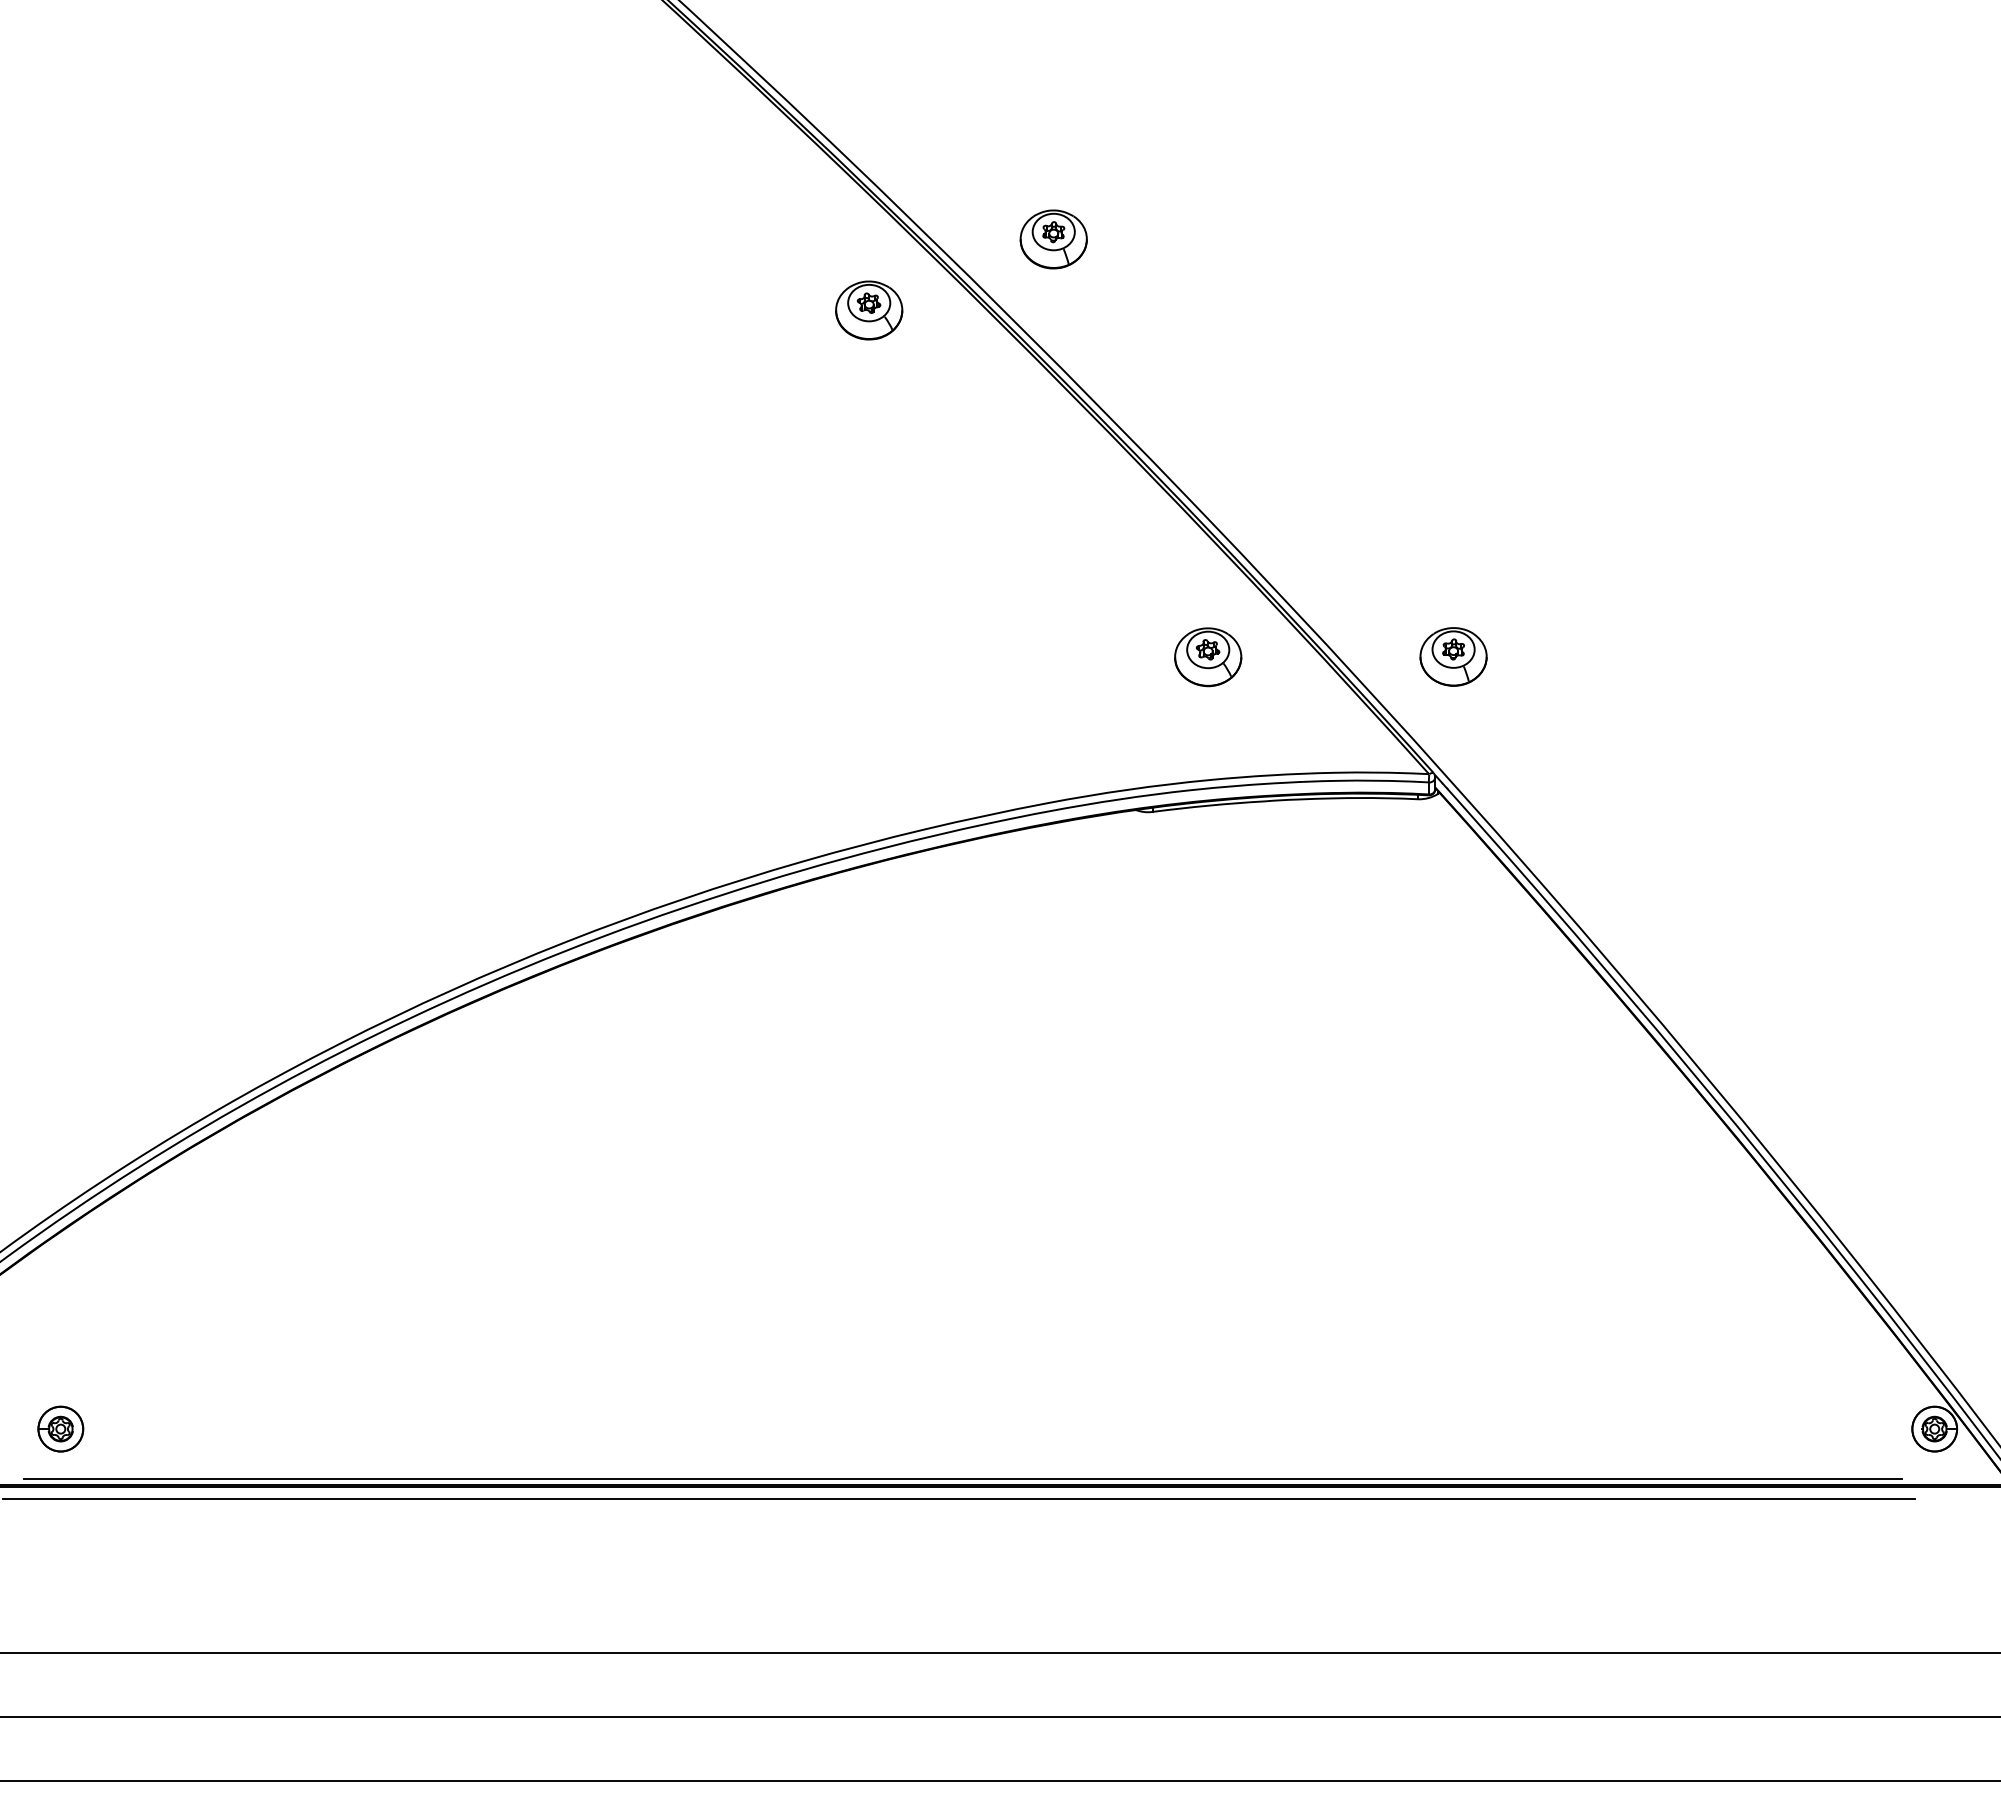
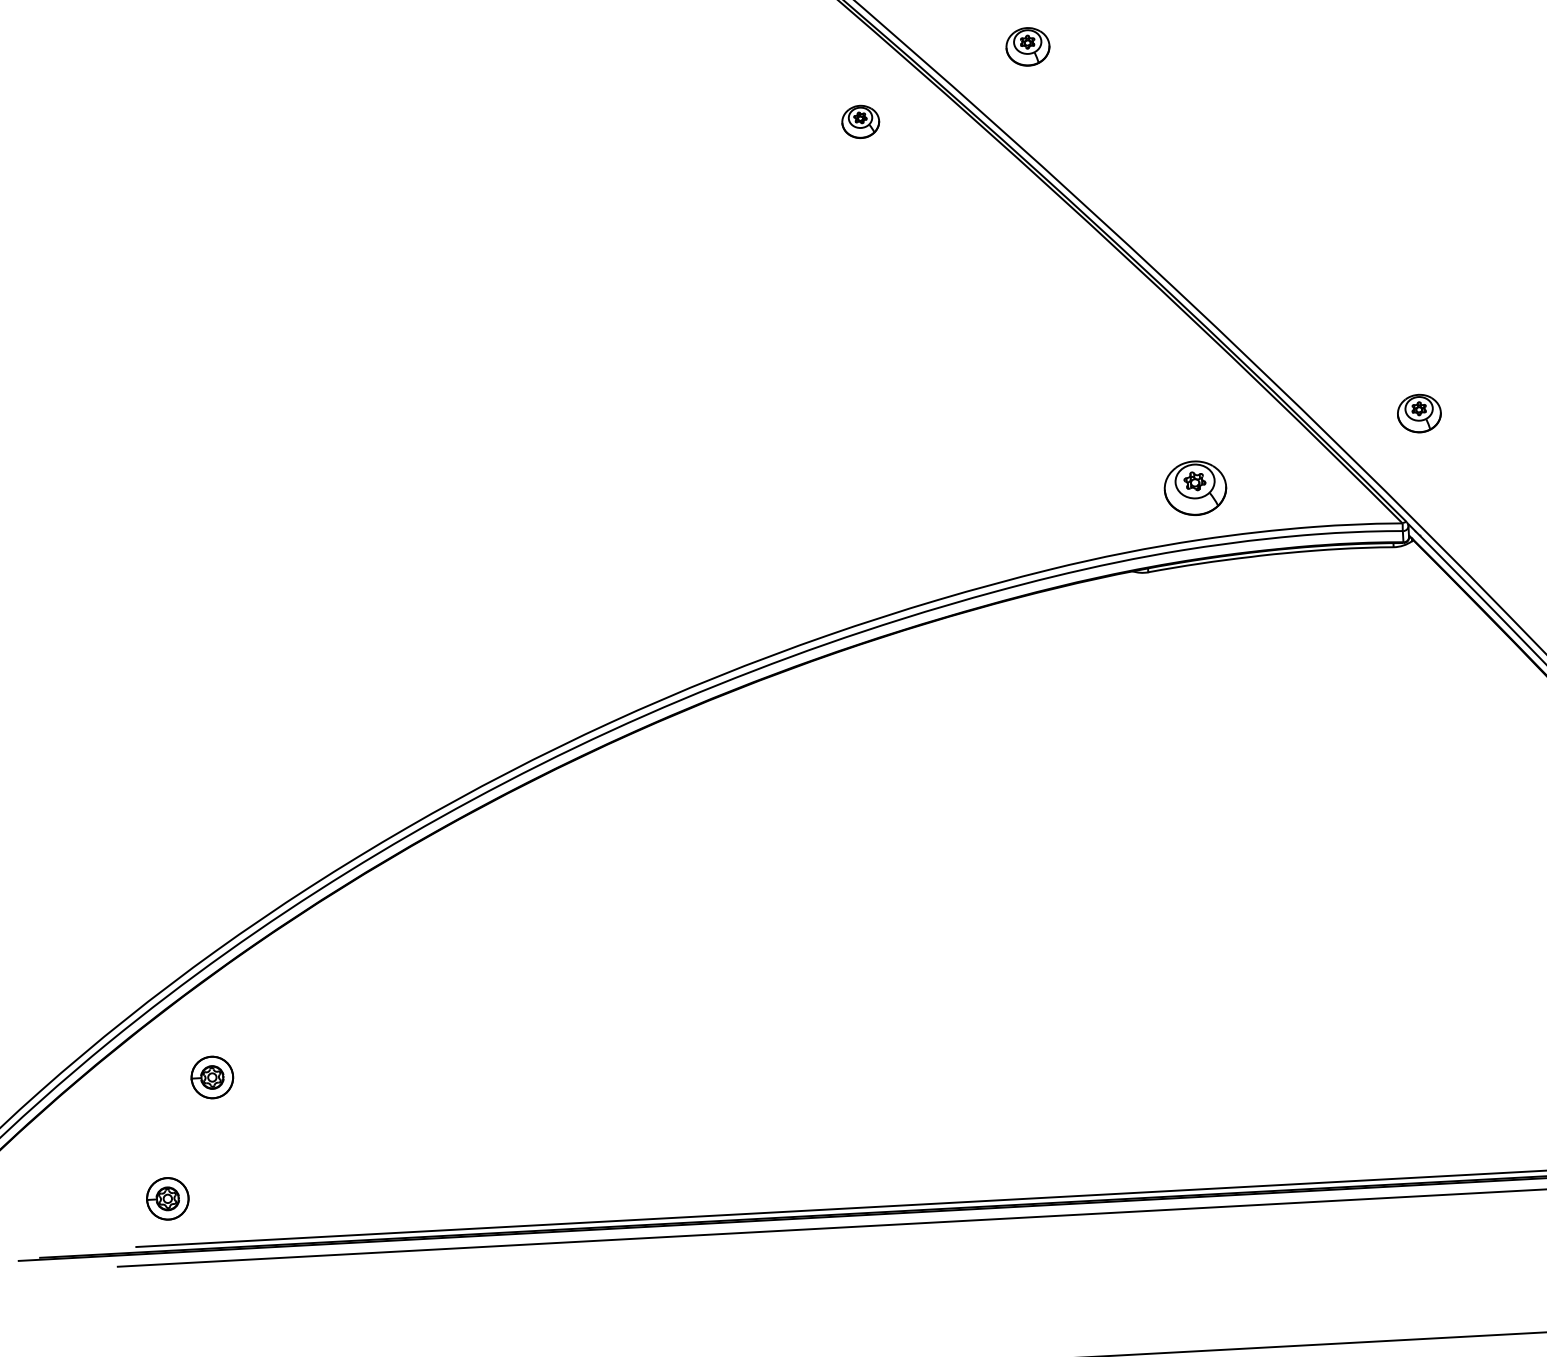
part: (1053, 239) -> (1027, 46), size x0.7
part: (869, 310) -> (860, 121), size x0.6
part: (1453, 656) -> (1419, 413), size x0.7
part: (1208, 657) -> (1195, 488), moved
part: (115, 1300) -> (212, 1076), added

